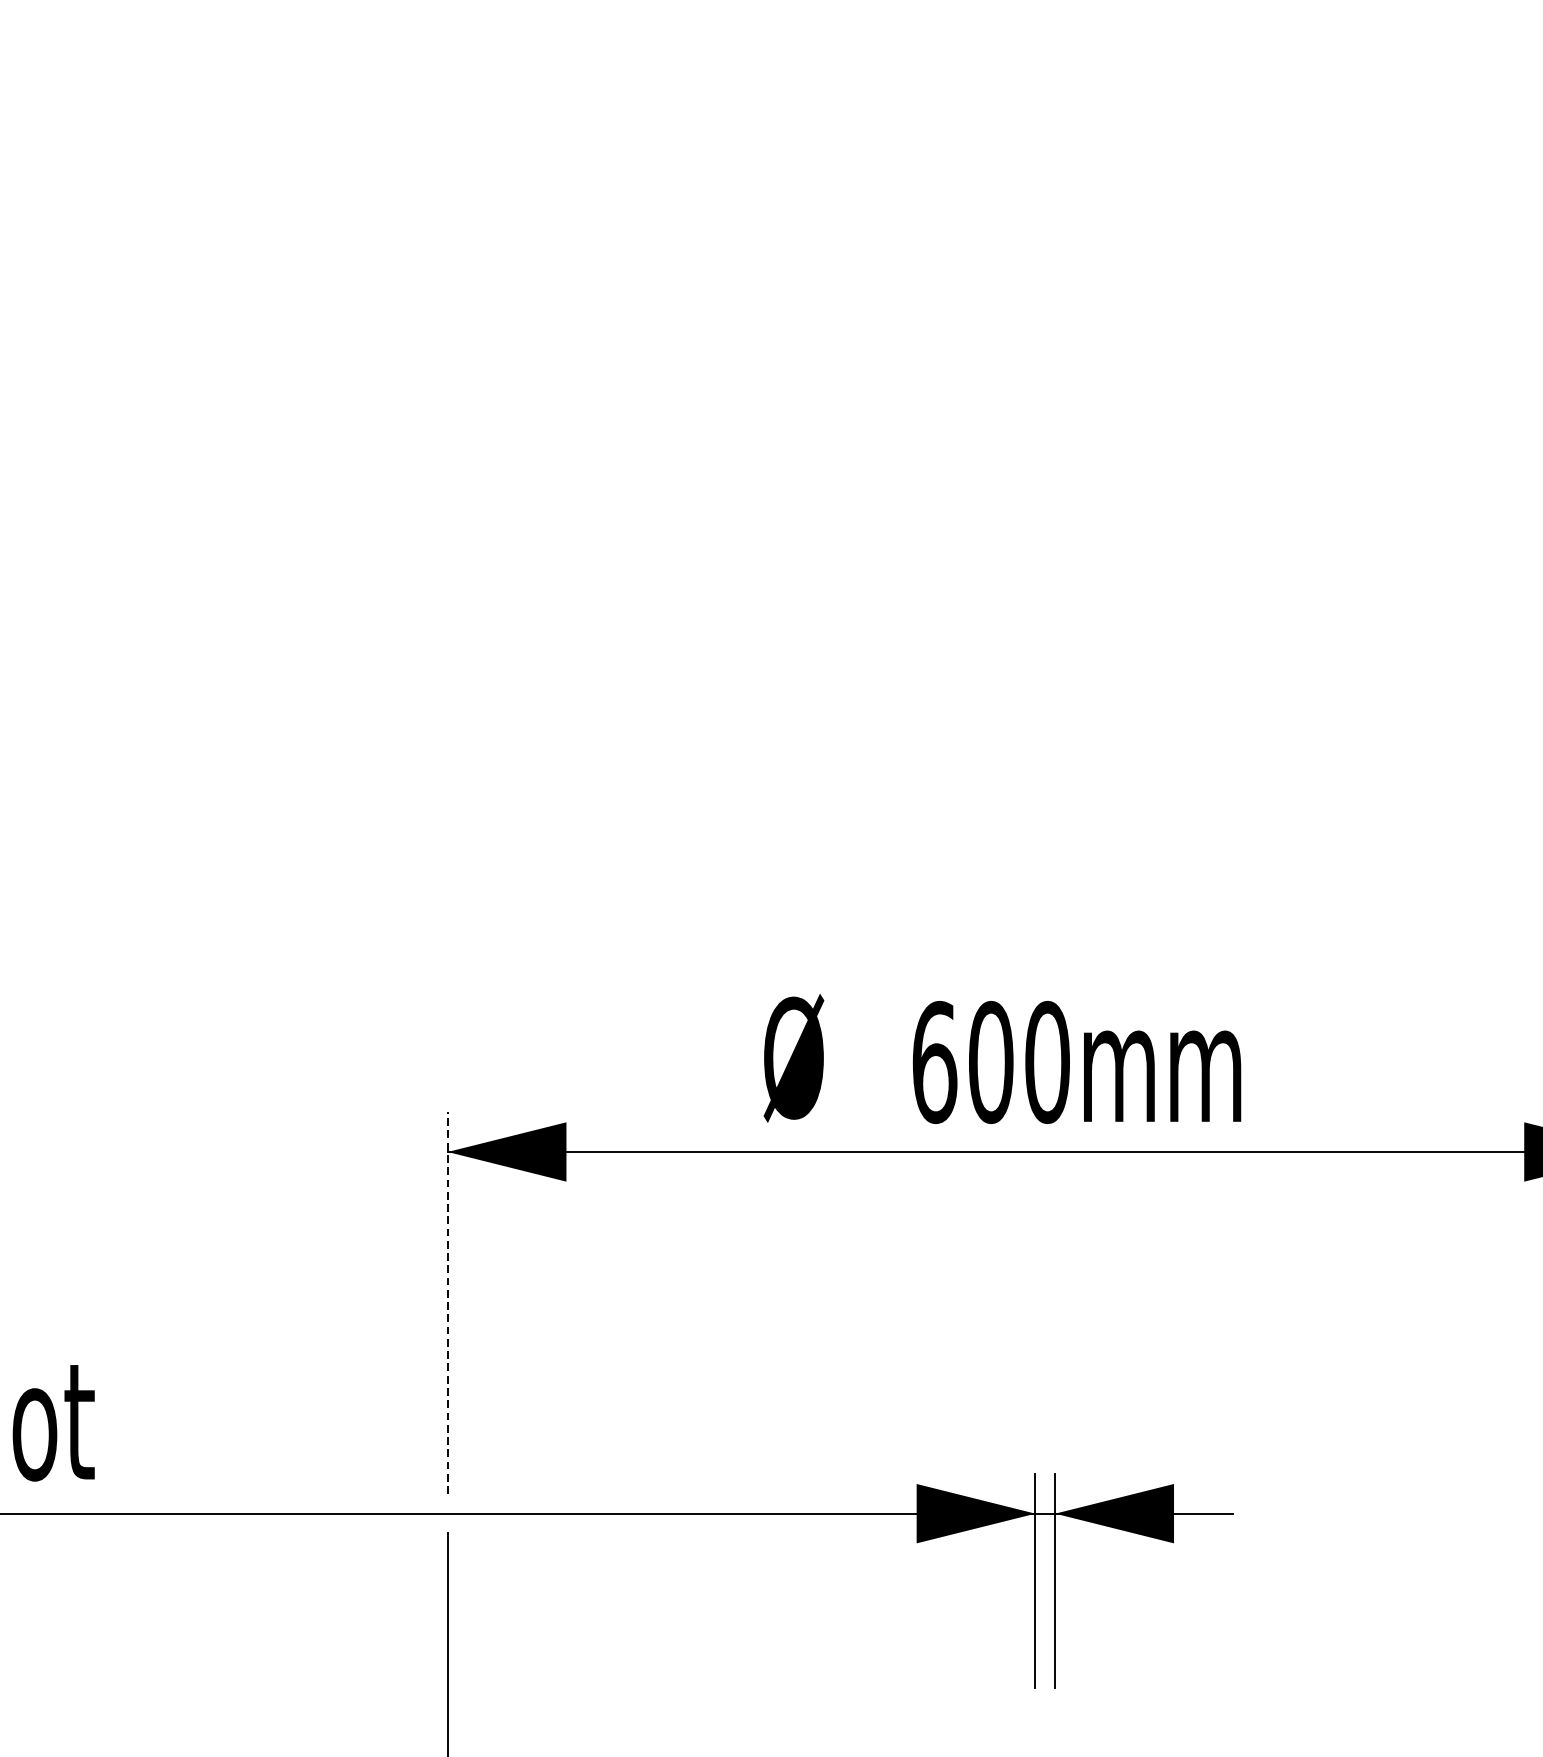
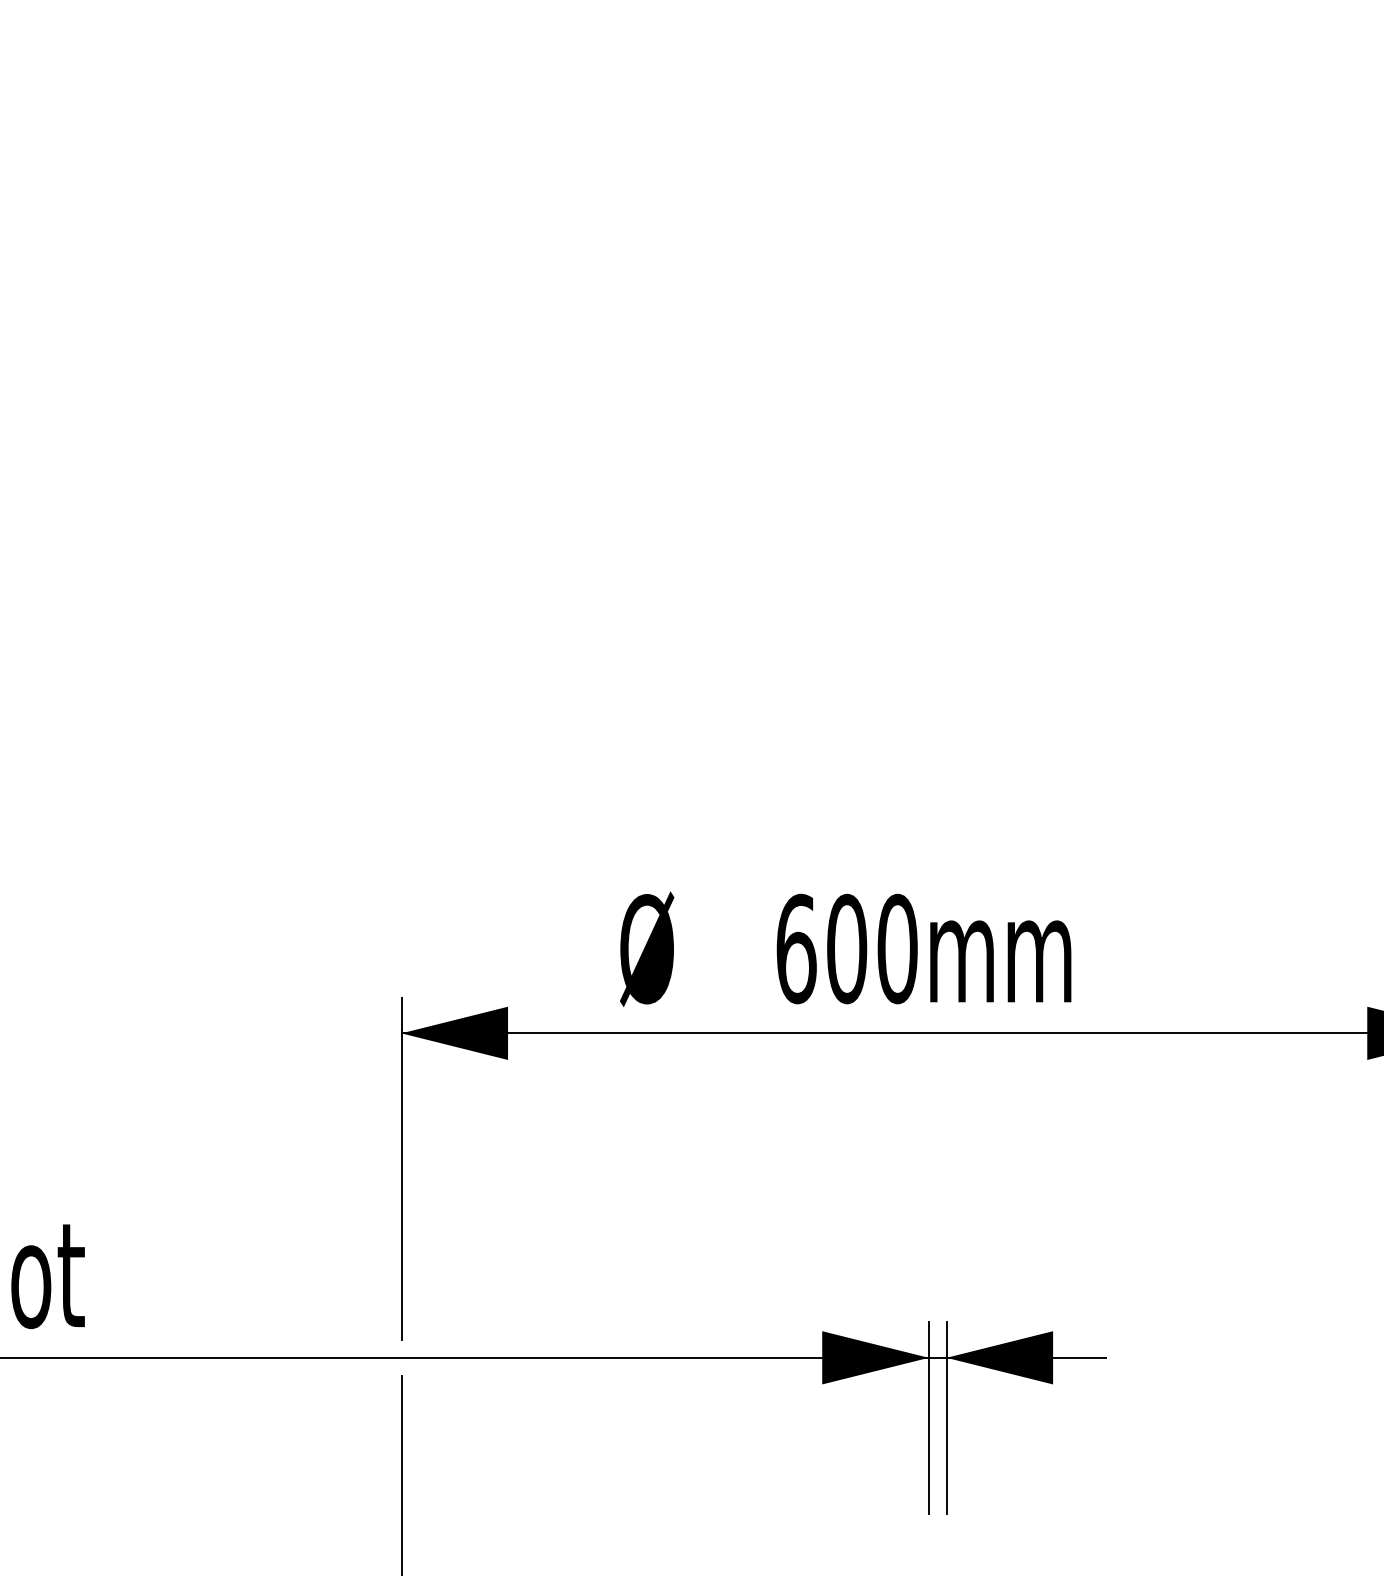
text: (794, 1057) -> (647, 948), moved
text: (1076, 1061) -> (923, 948), moved
line: (447, 1302) -> (401, 1168), dashed -> solid

